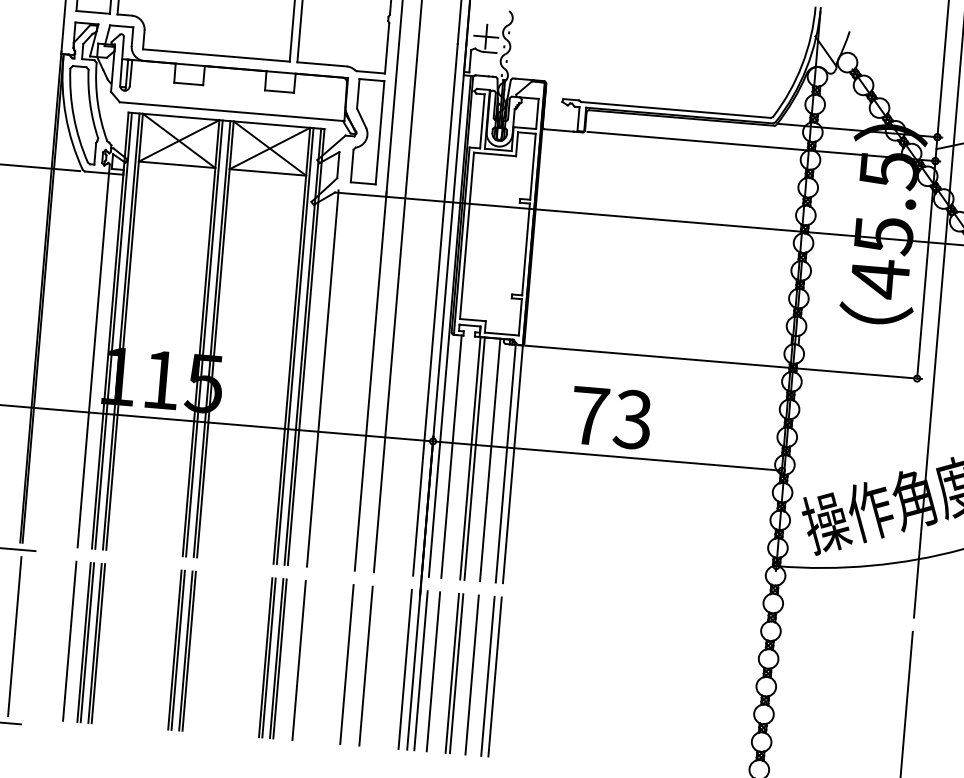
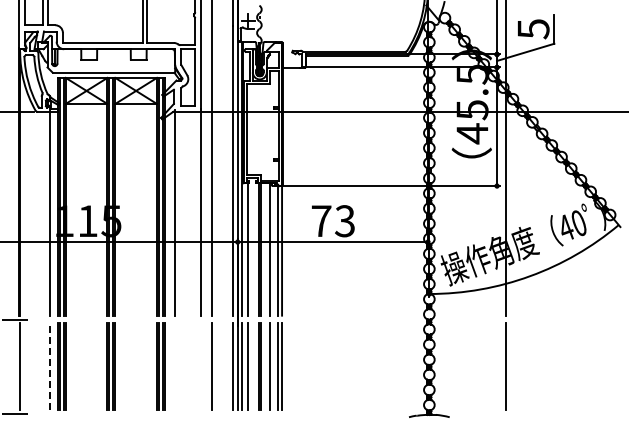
line: (70, 640) -> (50, 366), solid -> dashed
line: (299, 659) -> (175, 366), removed
line: (347, 663) -> (201, 366), removed

